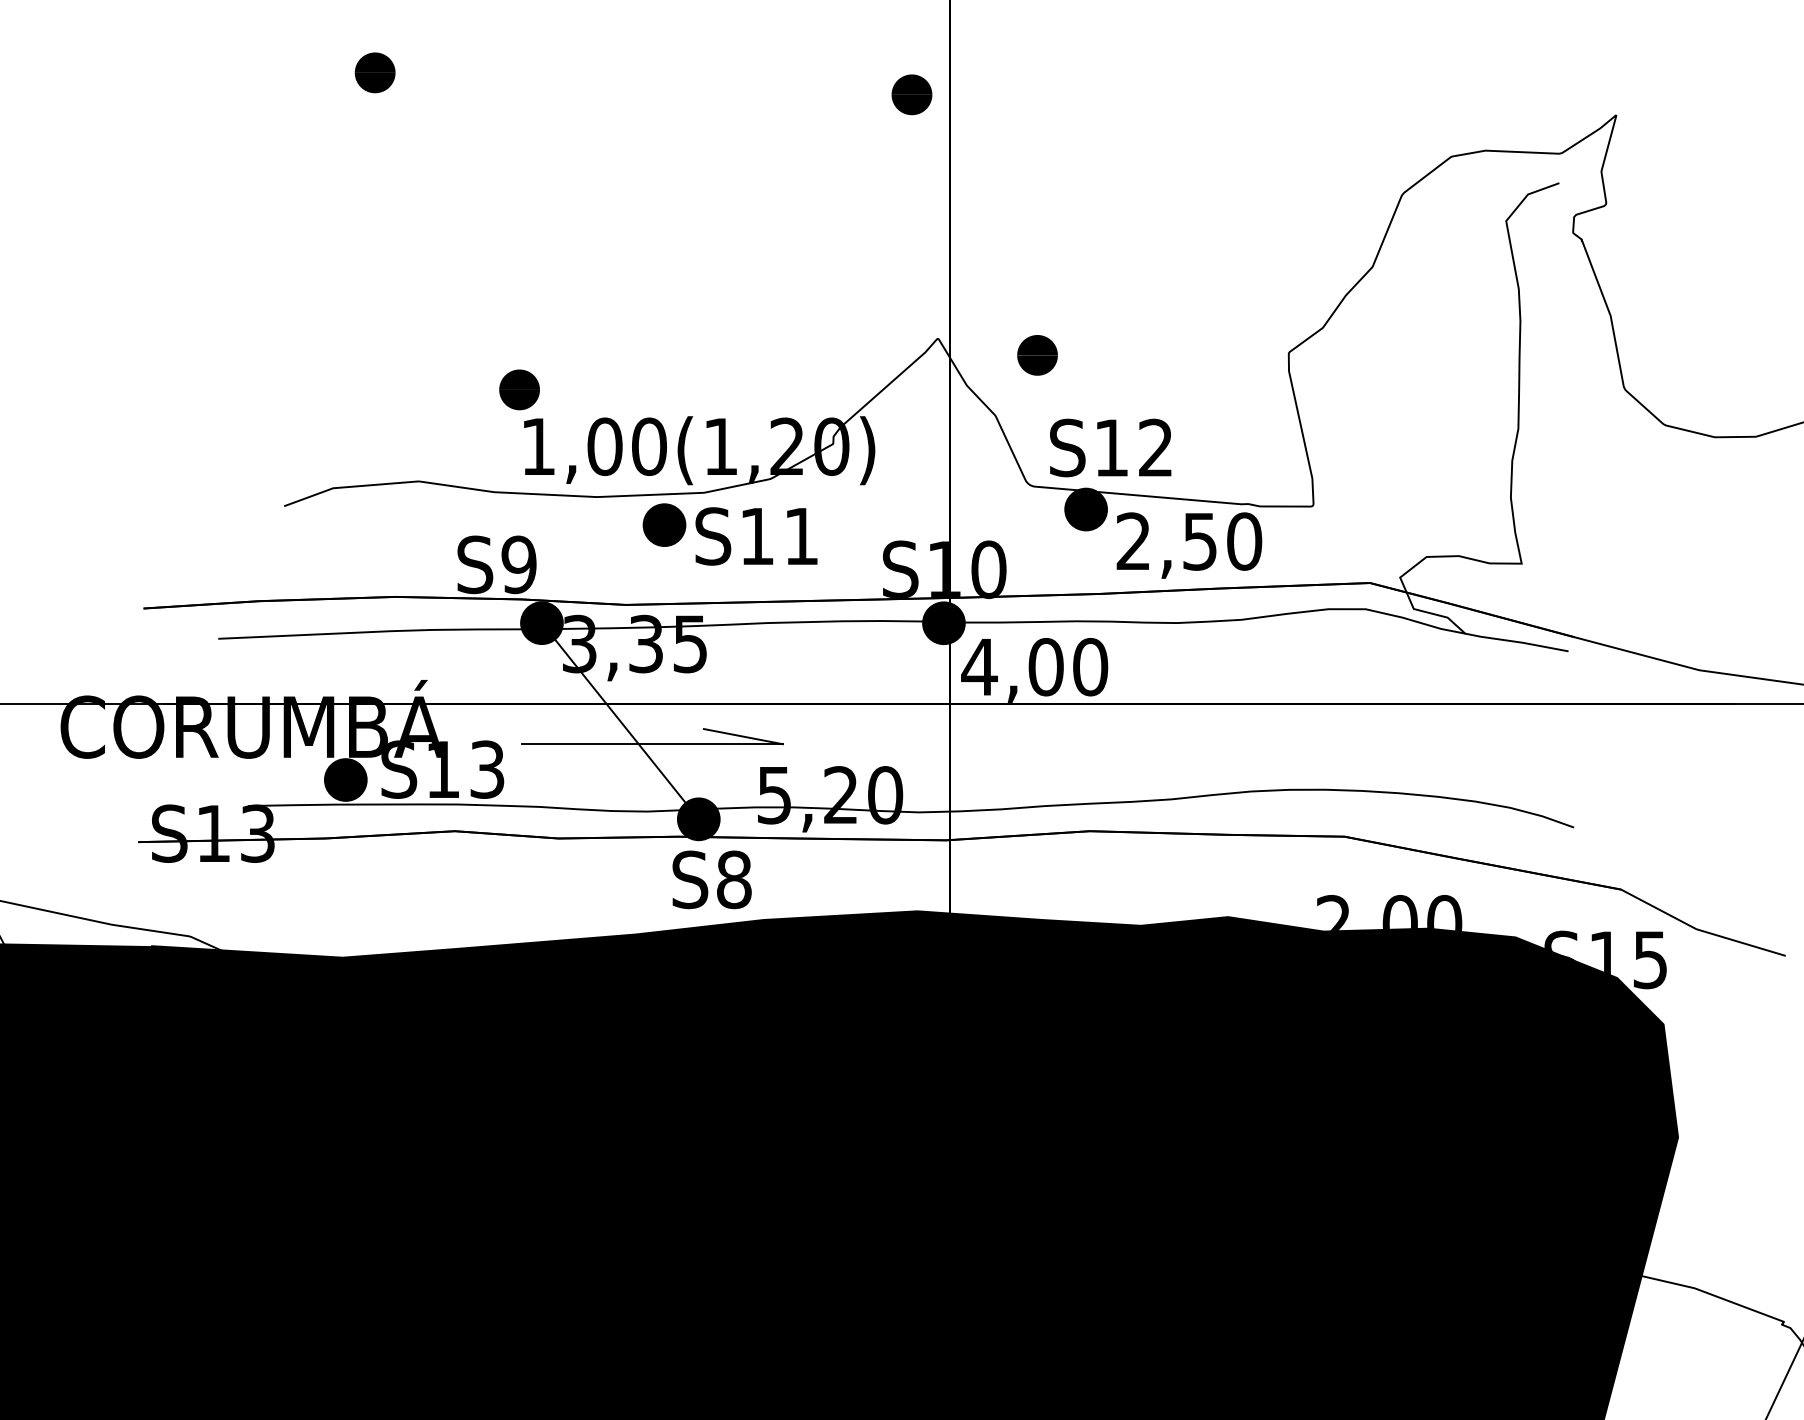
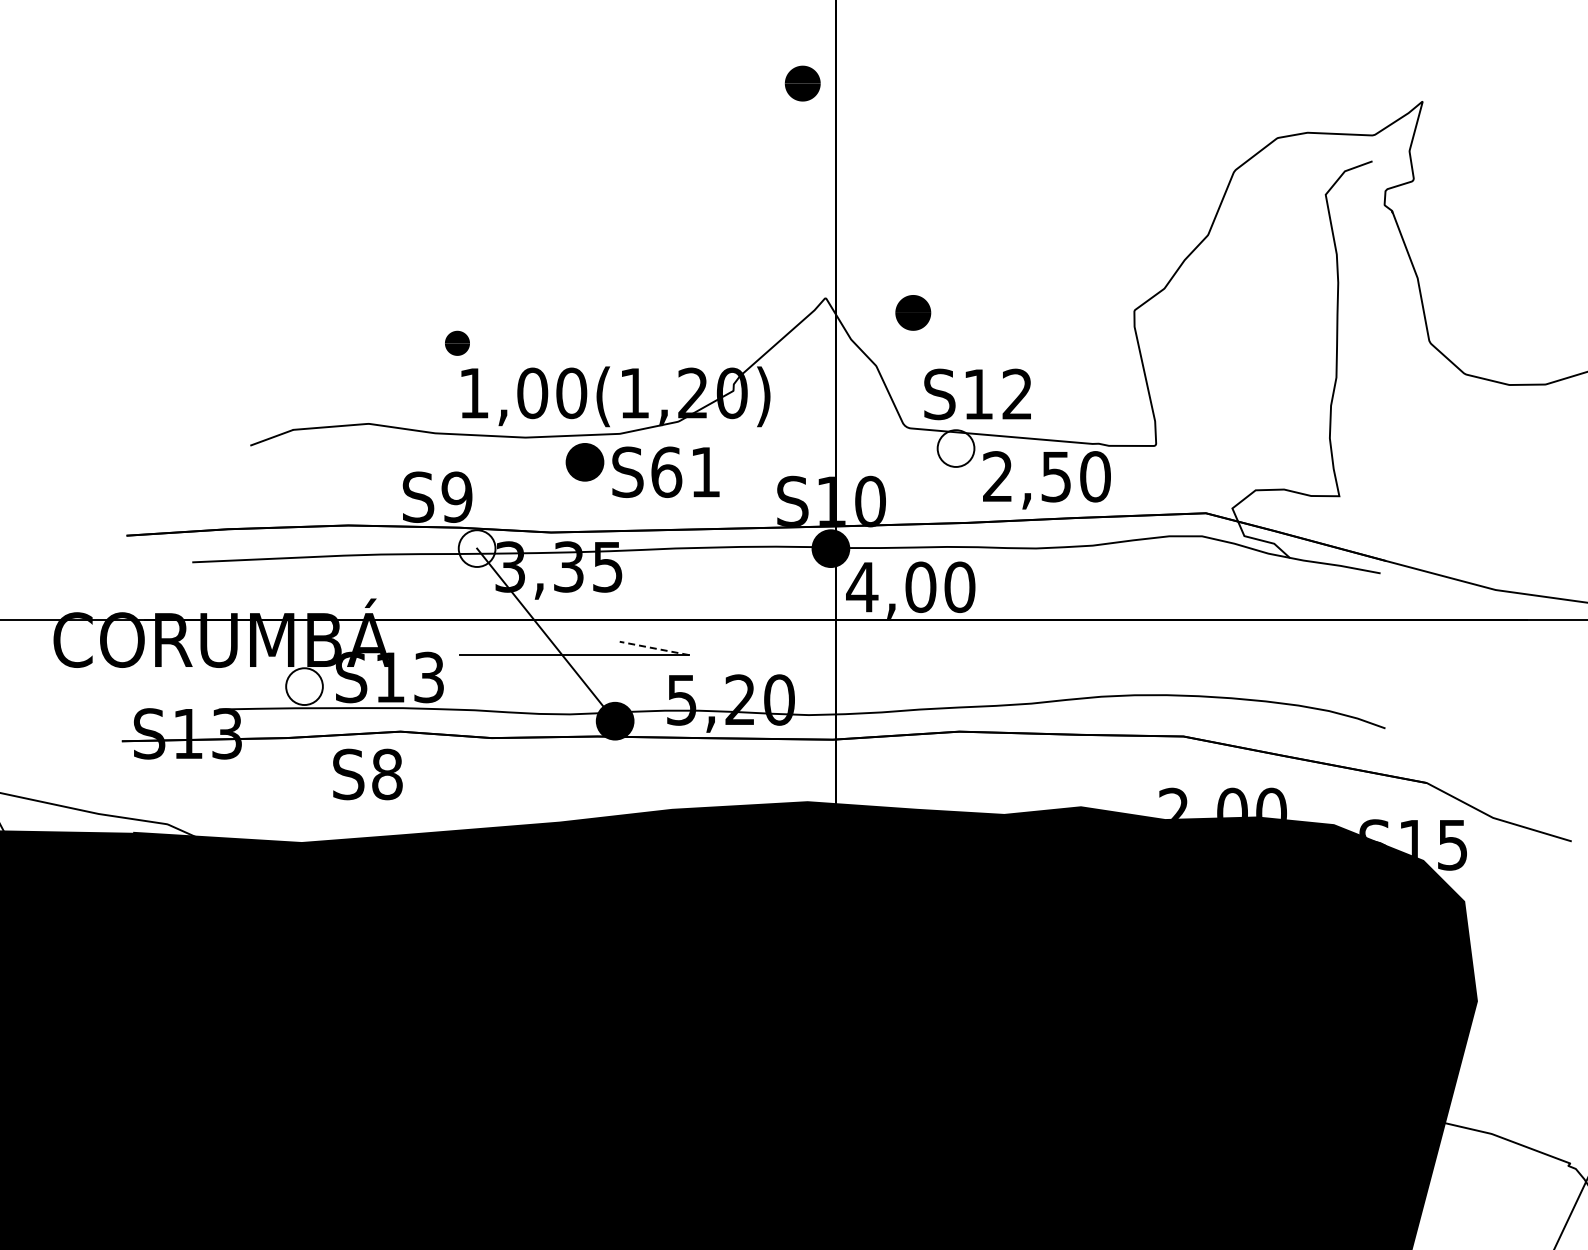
part: (375, 73) -> (330, 64), removed
part: (519, 390) -> (457, 343), size x0.7
fill: (1085, 509) -> (955, 448), removed
text: (757, 535) -> (666, 471), S11 -> S61
fill: (541, 623) -> (476, 548), removed
line: (742, 736) -> (653, 648), solid -> dashed
fill: (345, 779) -> (304, 686), removed
text: (711, 879) -> (367, 774), moved

